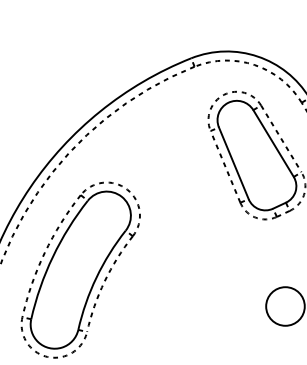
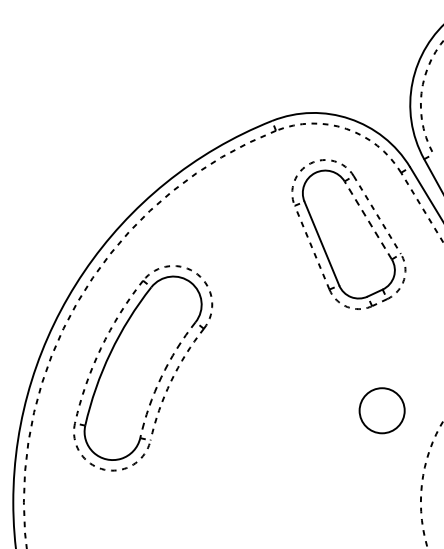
line: (273, 143) -> (368, 220), solid -> dashed
arc: (96, 278) -> (161, 377), solid -> dashed

